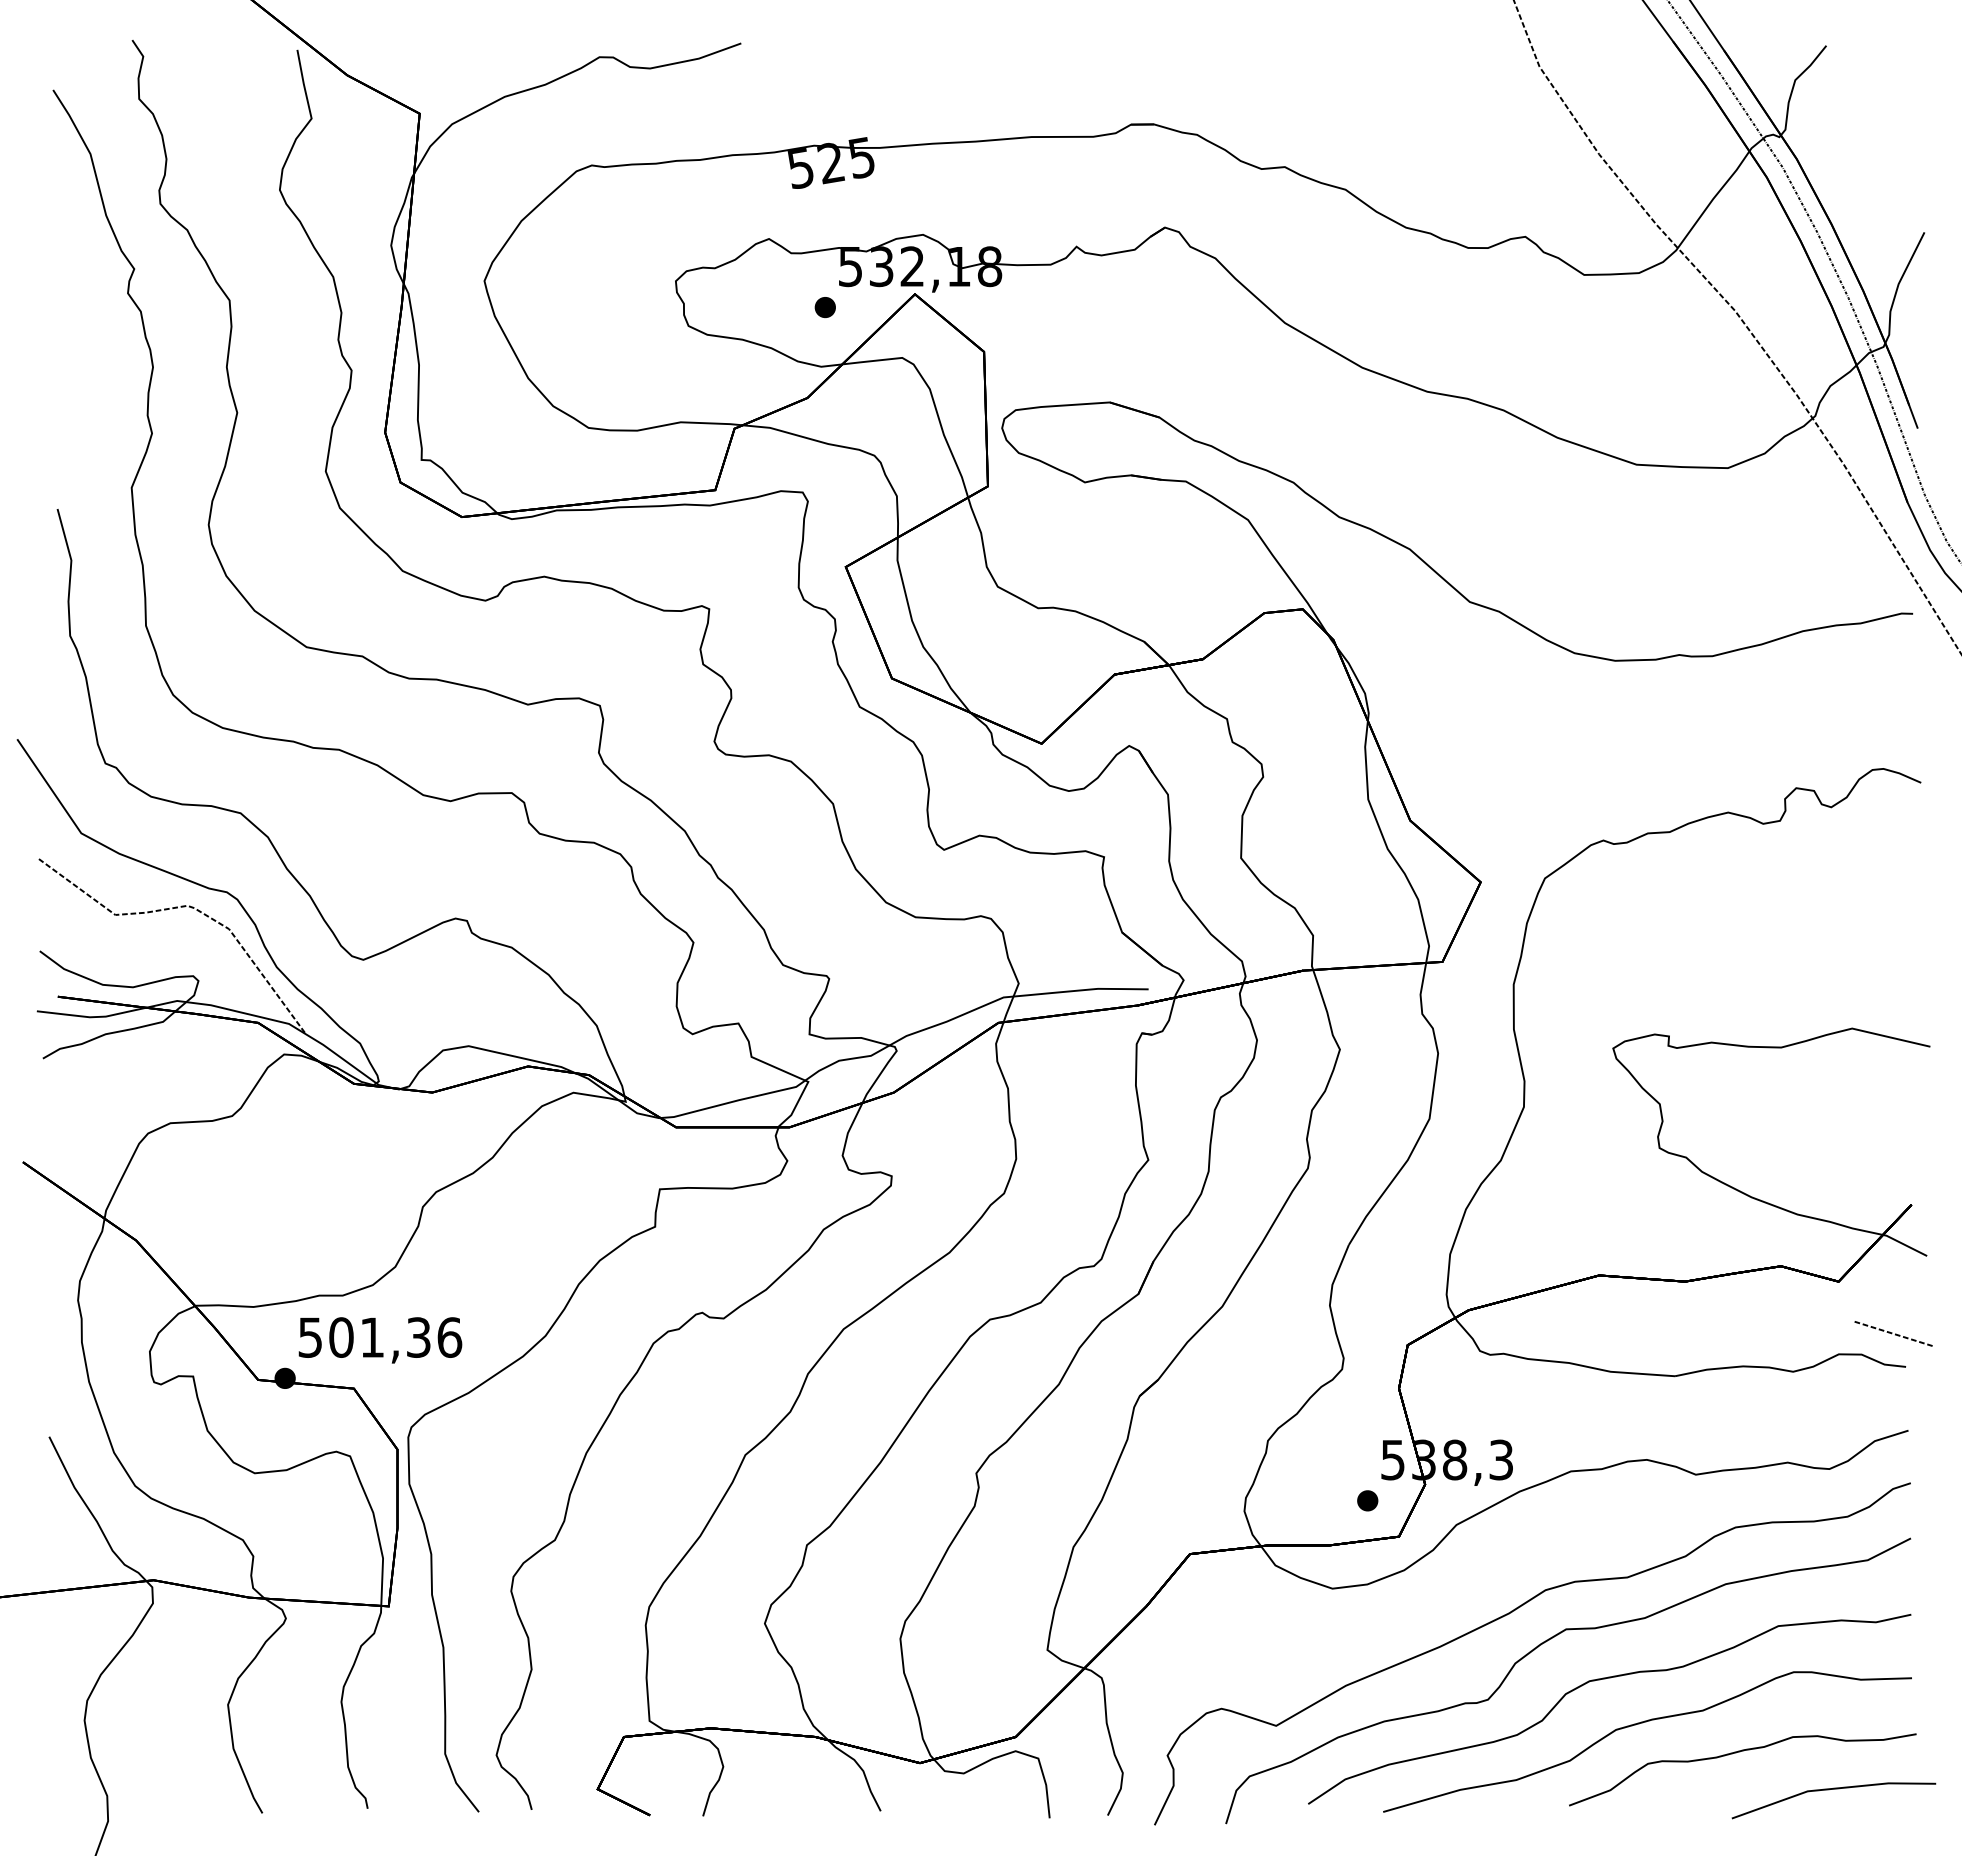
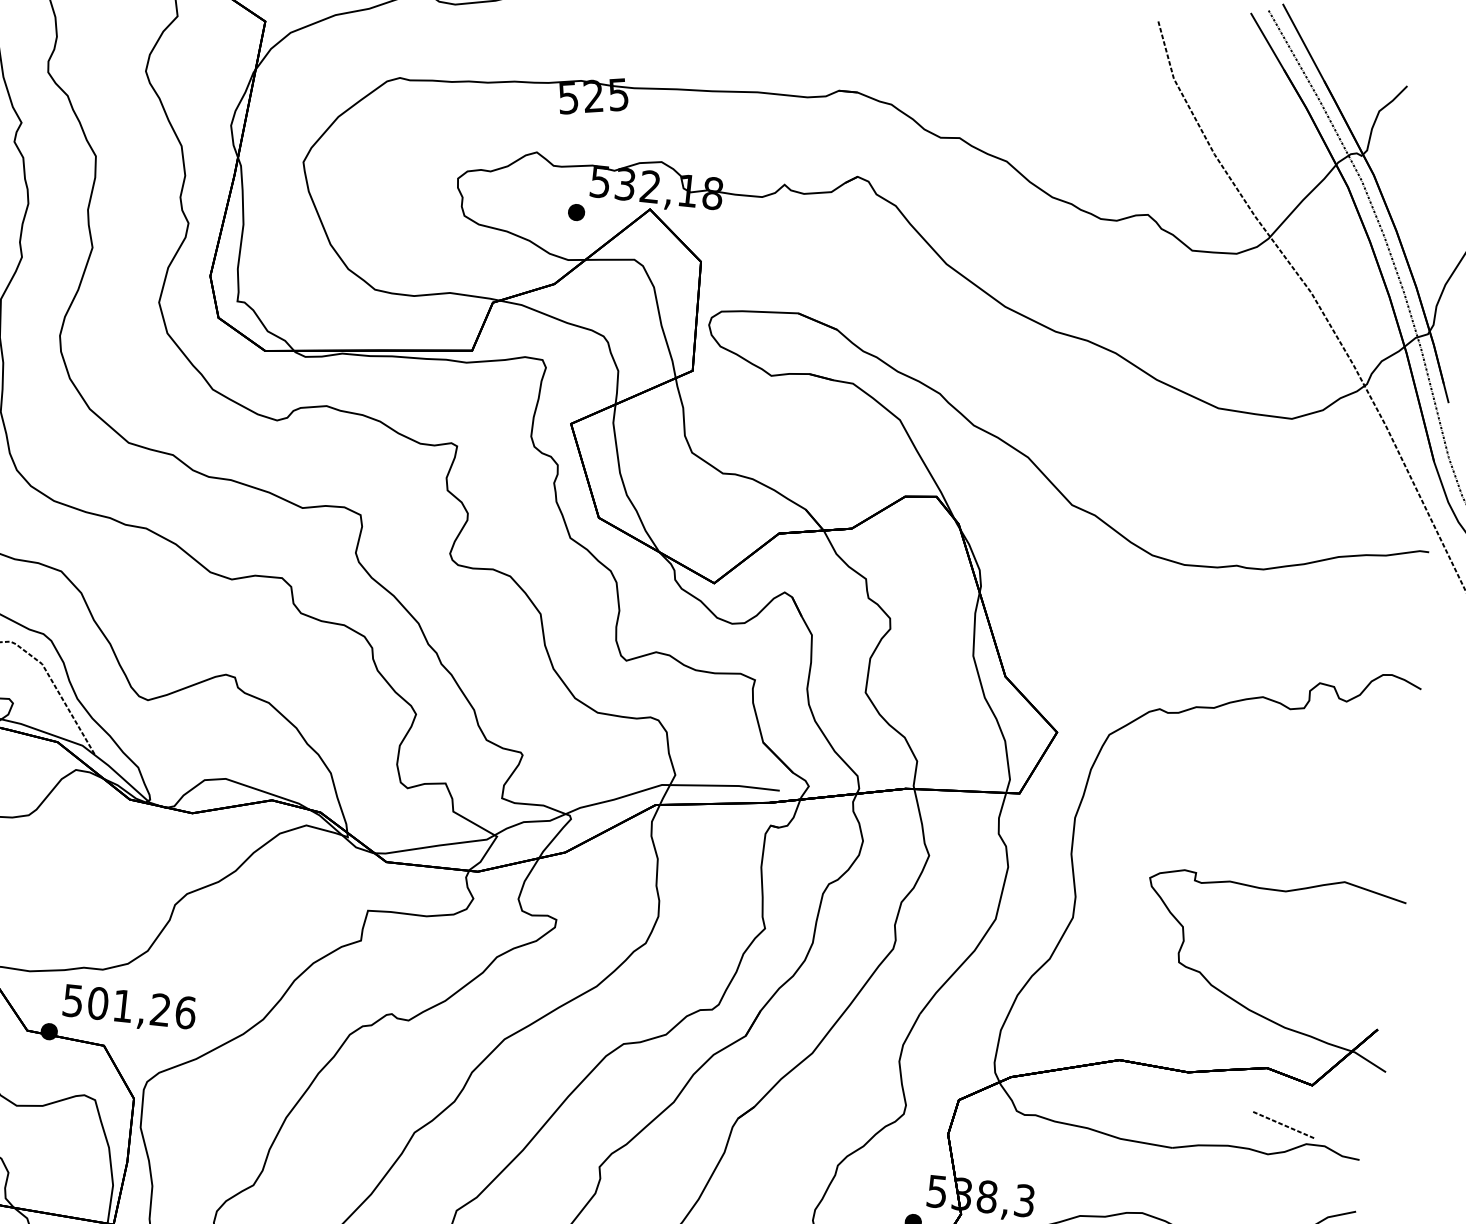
line: (1892, 1333) -> (1282, 1124), moved
text: (418, 1337) -> (160, 1009), 501,36 -> 501,26

